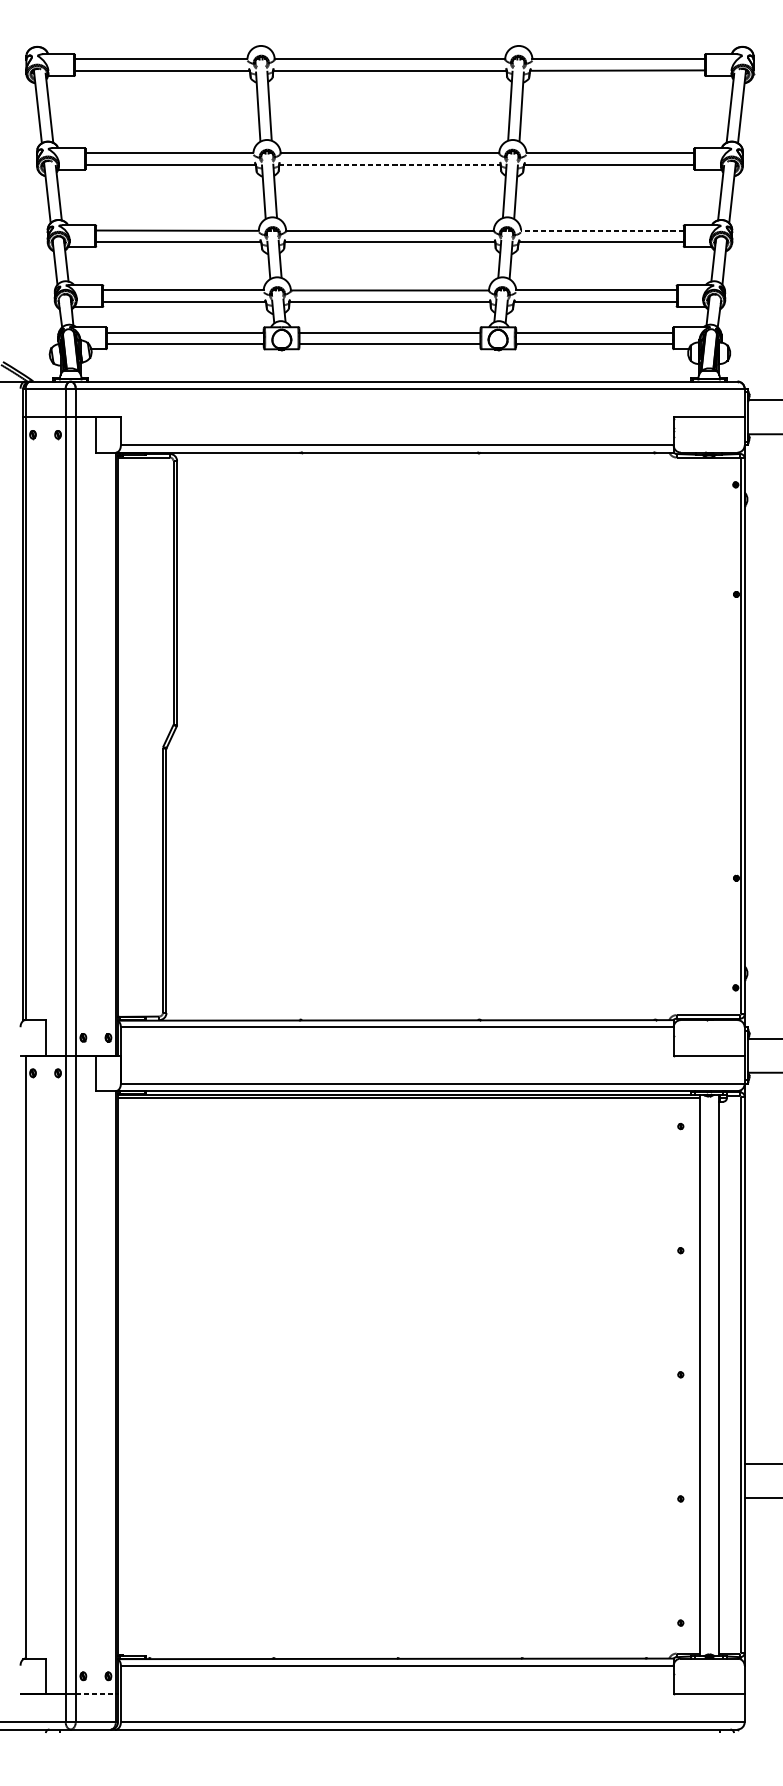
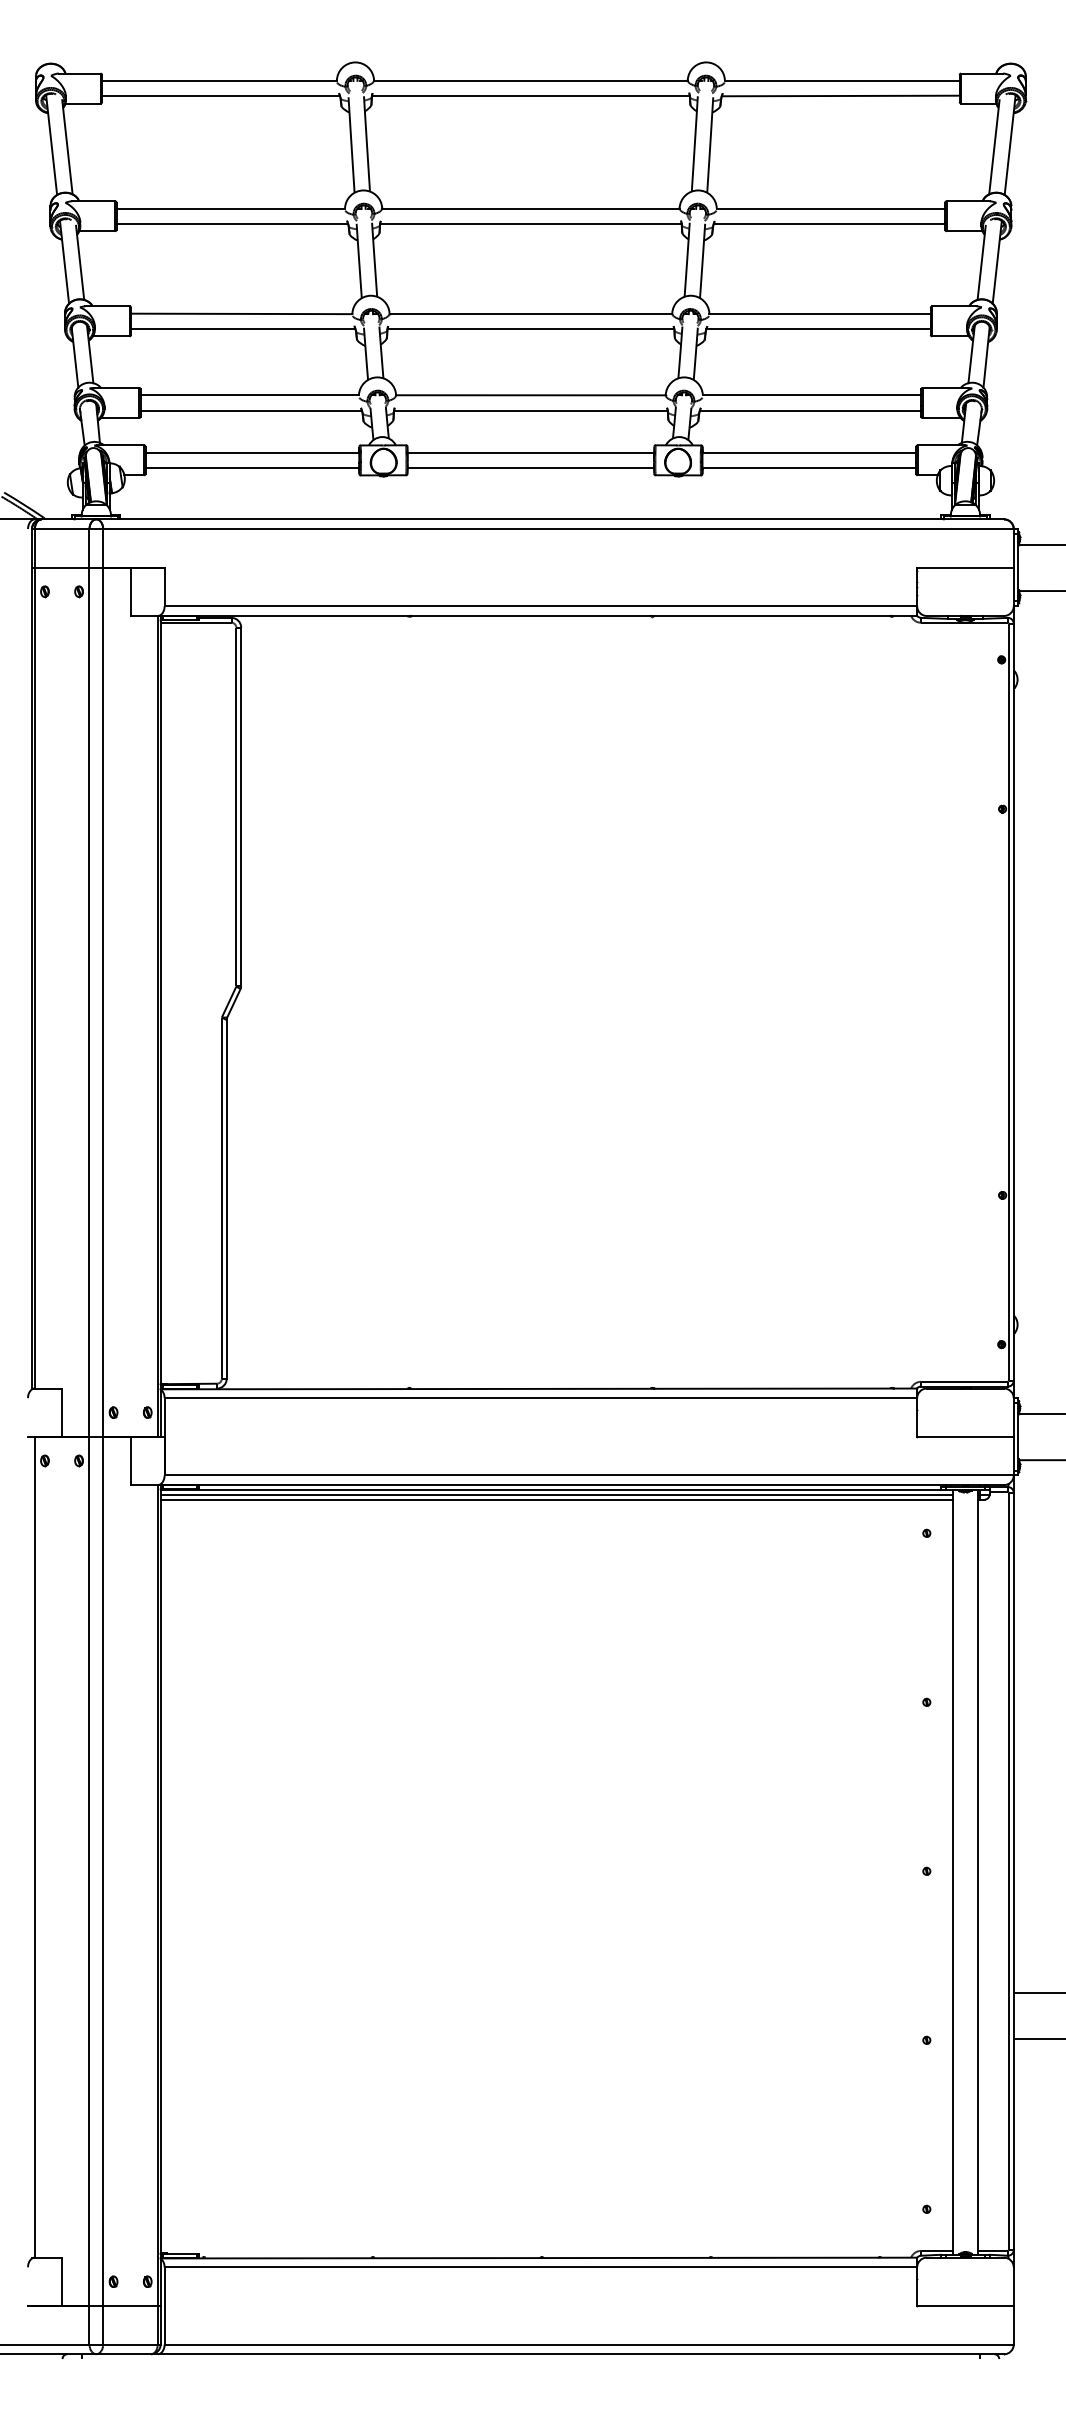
line: (389, 165) -> (530, 224), dashed -> solid
line: (602, 230) -> (820, 313), dashed -> solid
line: (408, 1101) -> (556, 1499), added
line: (96, 1693) -> (131, 2305), dashed -> solid

